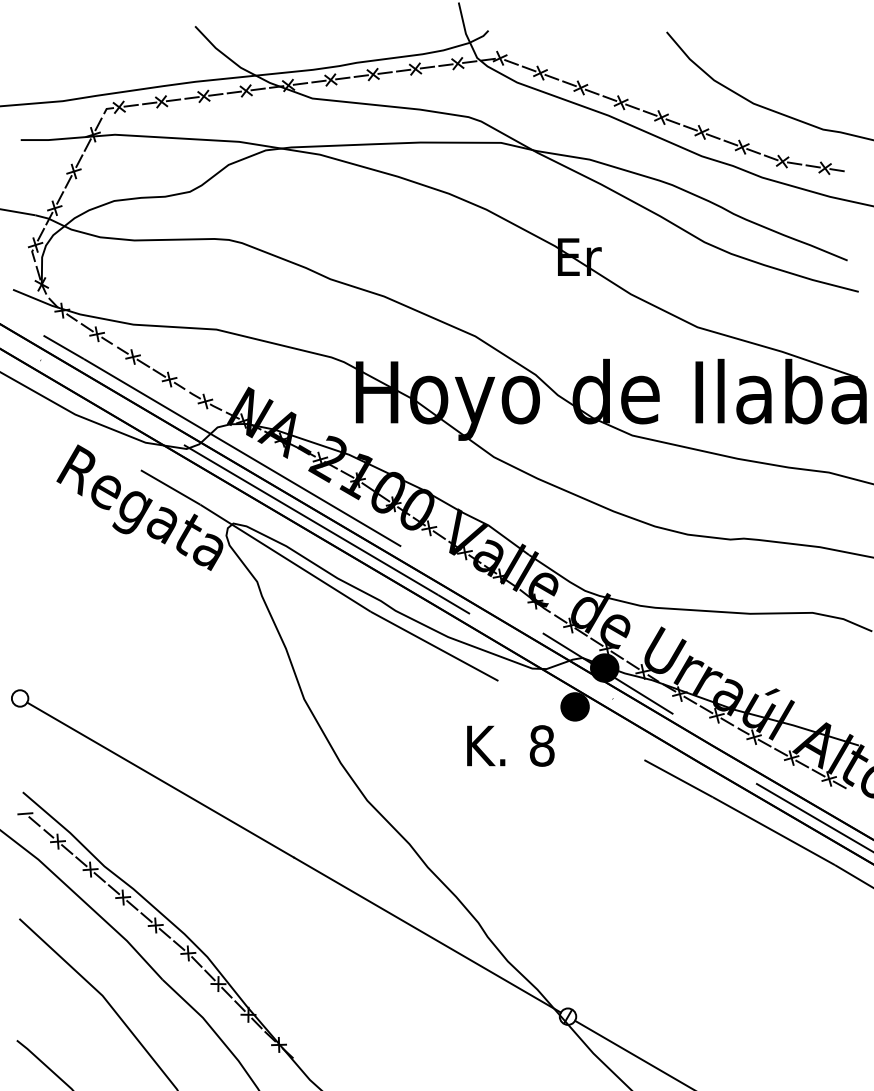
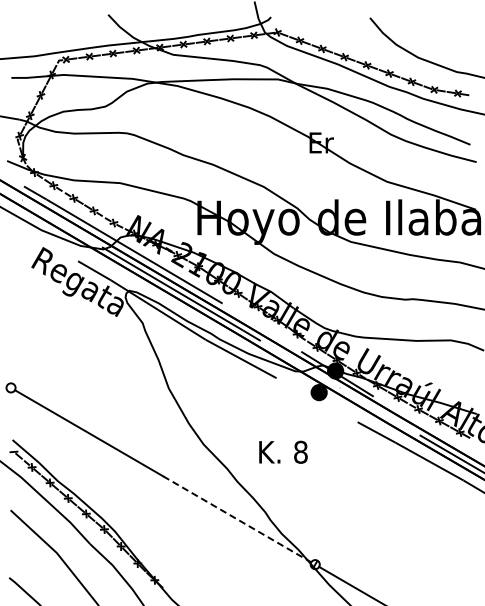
text: (510, 744) -> (283, 451), moved
line: (427, 935) -> (237, 519), solid -> dashed

